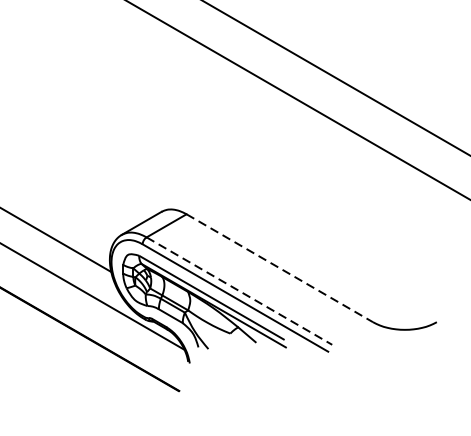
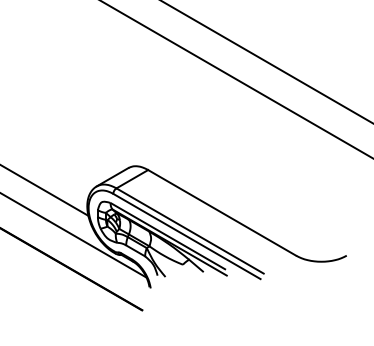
line: (280, 269) -> (222, 213), dashed -> solid
line: (239, 291) -> (190, 231), dashed -> solid

